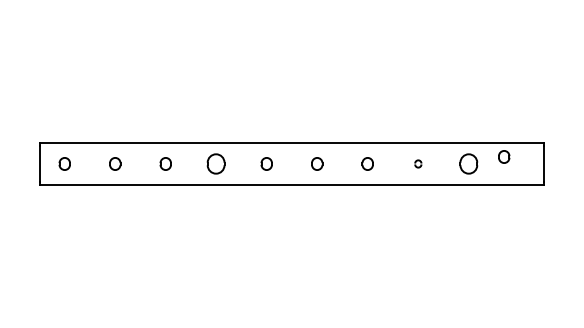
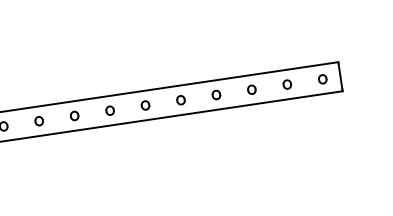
part: (504, 156) -> (322, 78), moved
part: (216, 163) -> (110, 110), size x0.62
part: (418, 163) -> (252, 89), size x1.67
part: (468, 163) -> (287, 84), size x0.62

